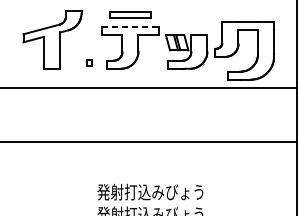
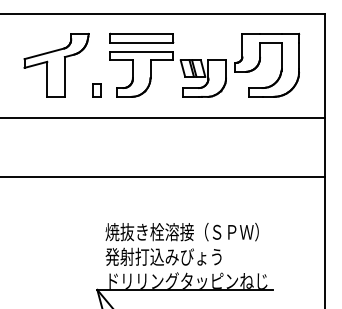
part: (130, 14) -> (141, 37), size x1.43
line: (131, 27) -> (142, 51), dashed -> solid
part: (238, 48) -> (260, 62), moved
part: (89, 62) -> (96, 90), size x1.67
text: (166, 191) -> (181, 231), 発射打込みびょう -> 焼抜き栓溶接（ＳＰＷ）

